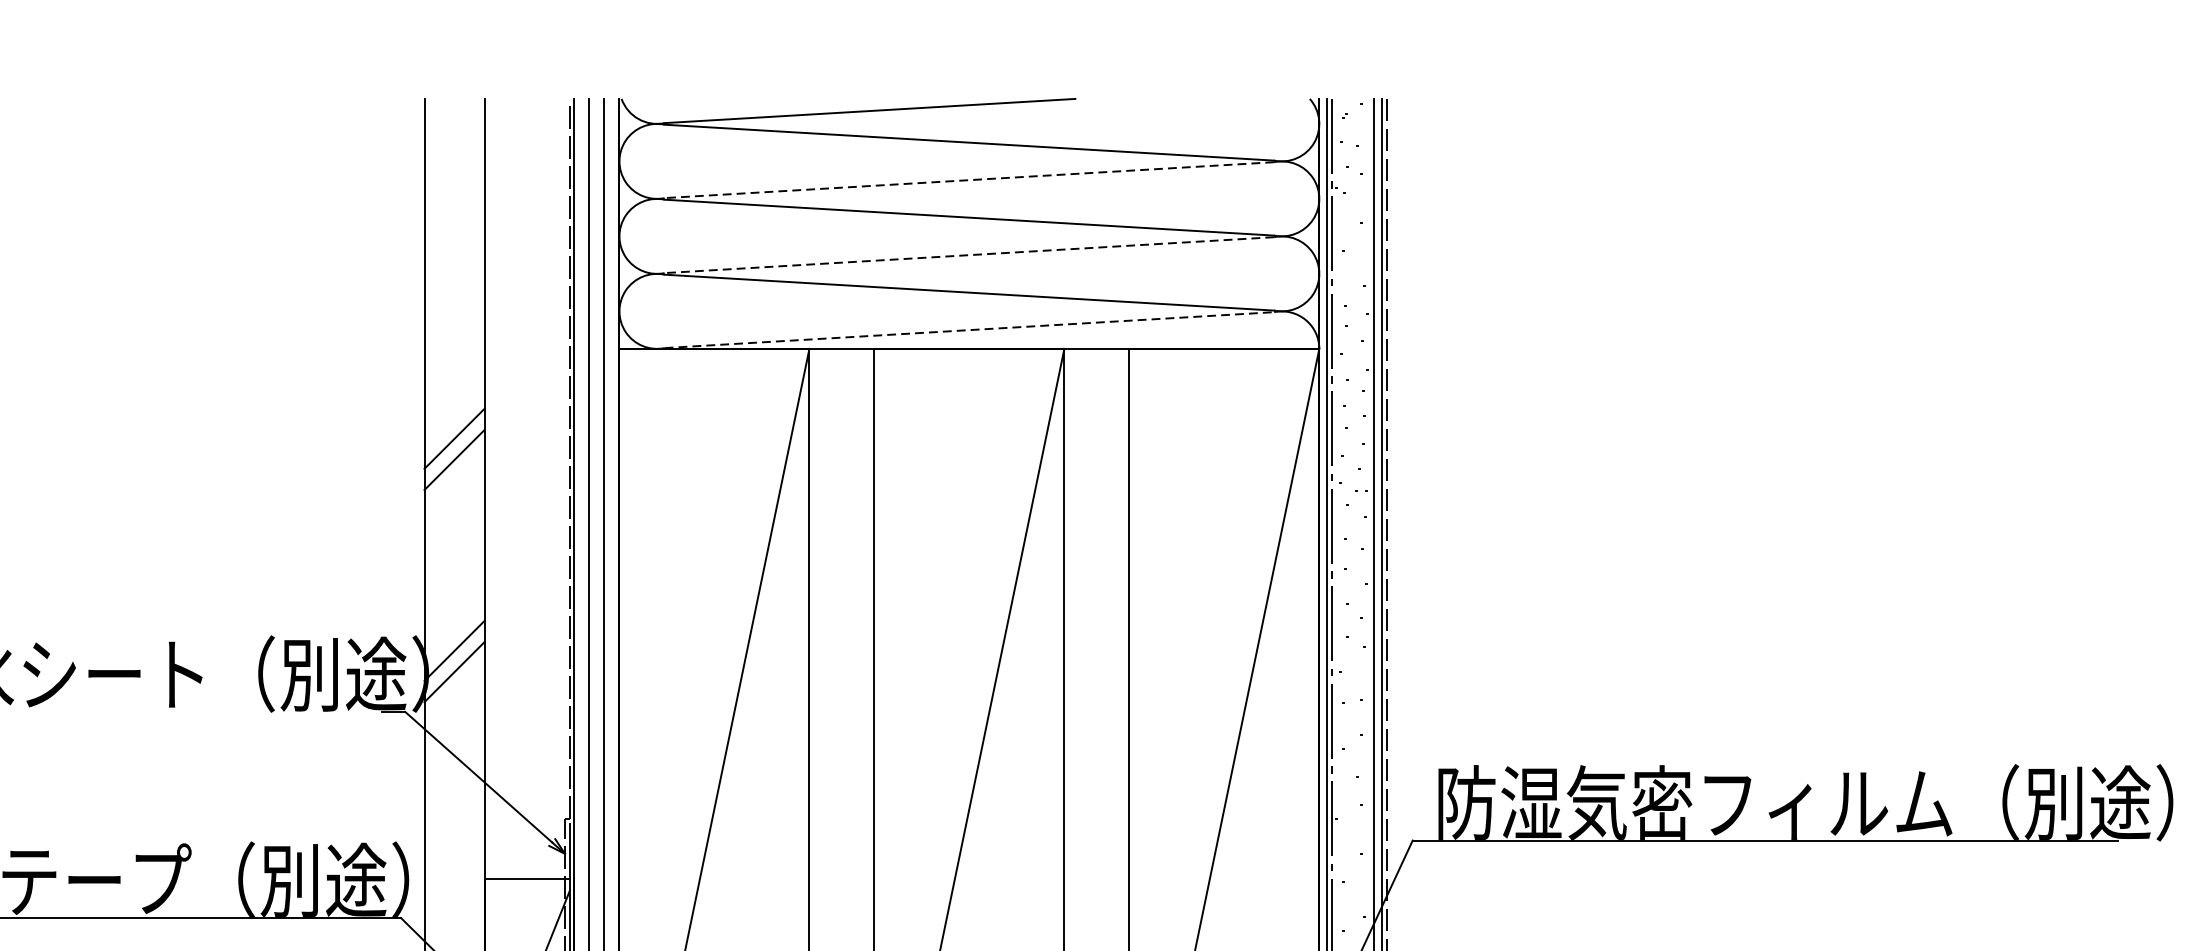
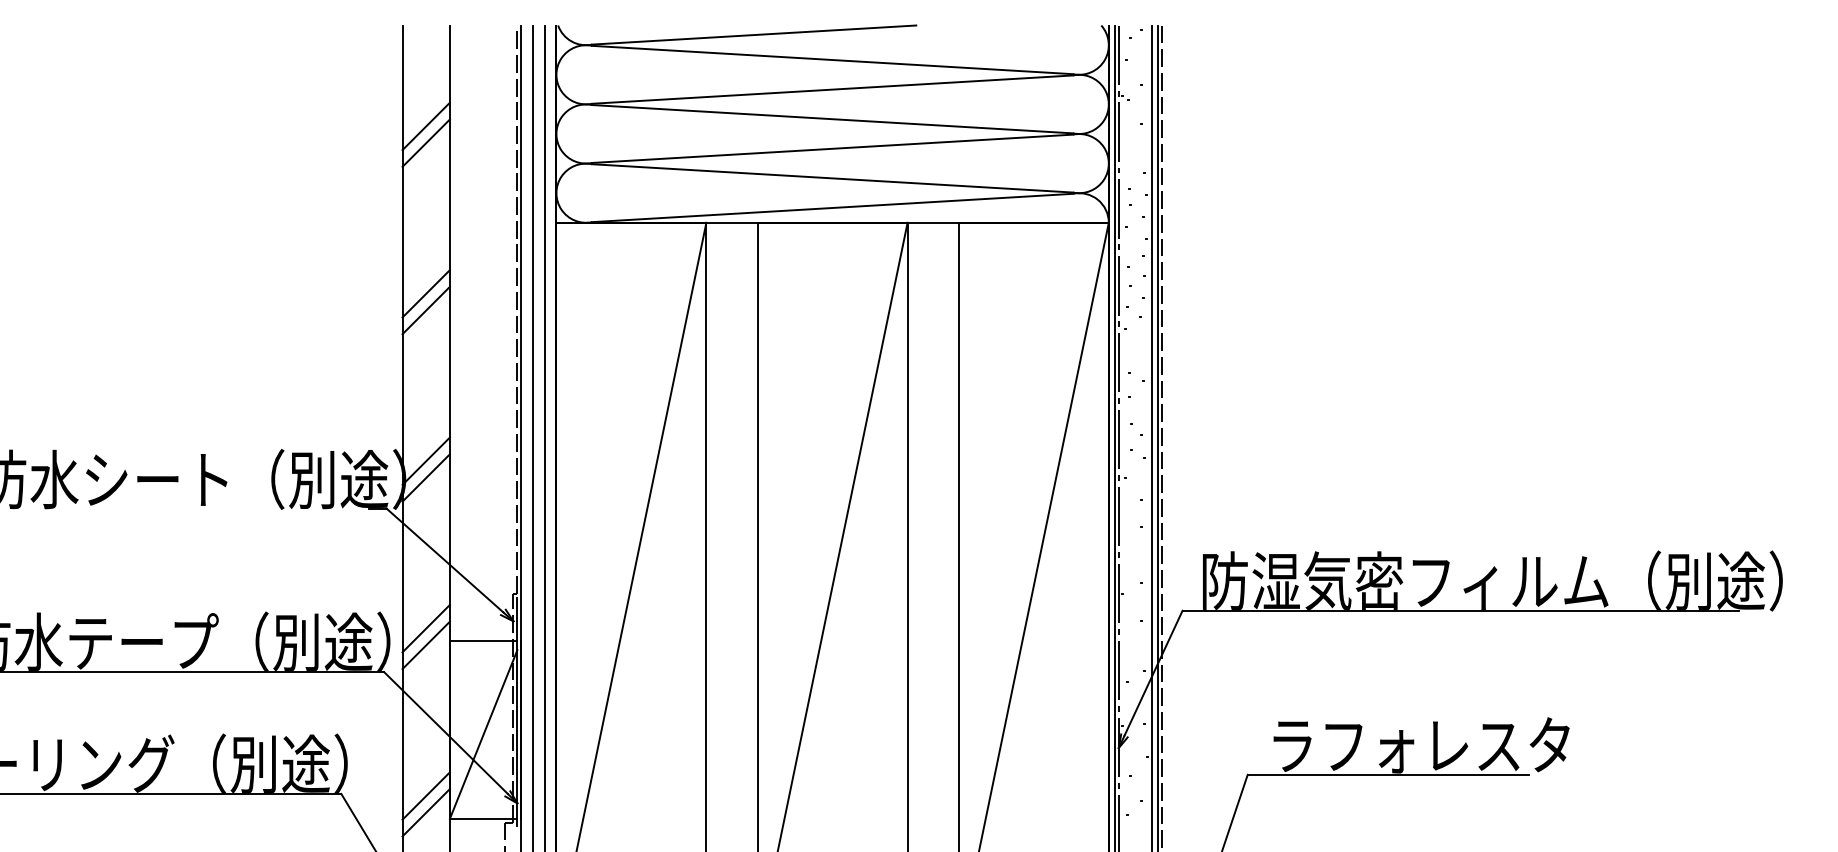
line: (969, 180) -> (832, 89), dashed -> solid
line: (453, 226) -> (425, 126), added
line: (453, 247) -> (425, 142), added
line: (969, 254) -> (832, 148), dashed -> solid
line: (969, 329) -> (832, 207), dashed -> solid
line: (453, 862) -> (425, 628), added
line: (453, 884) -> (425, 645), added

